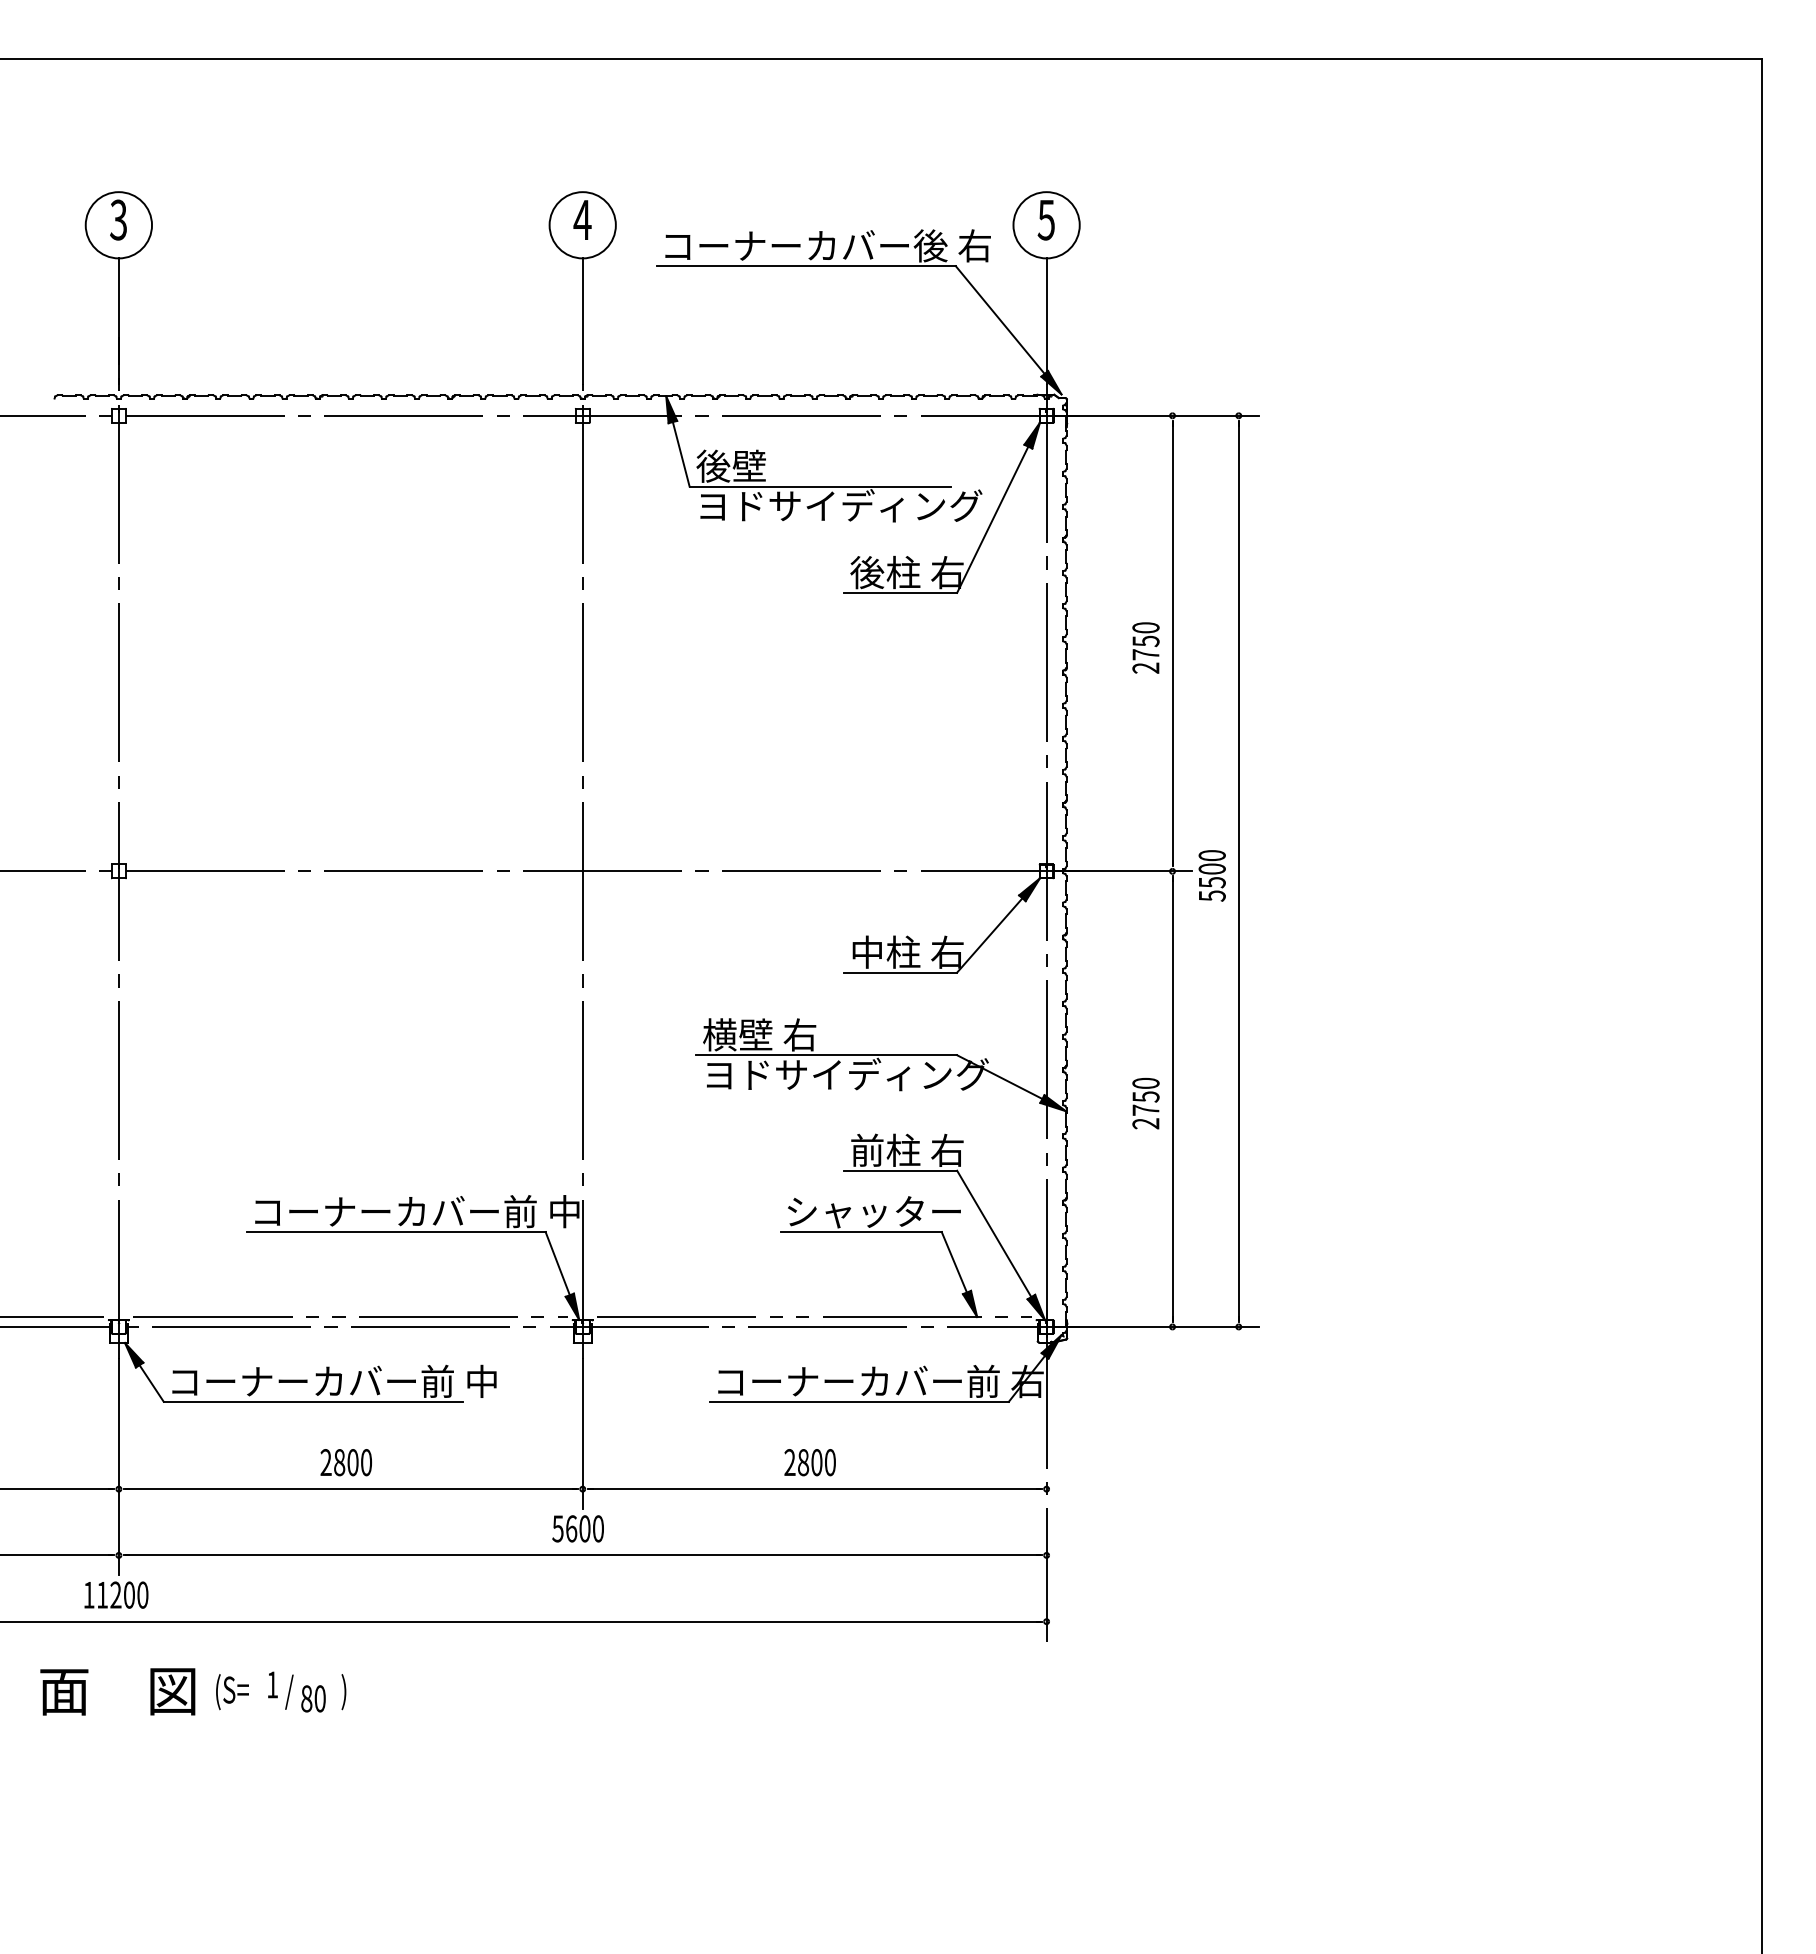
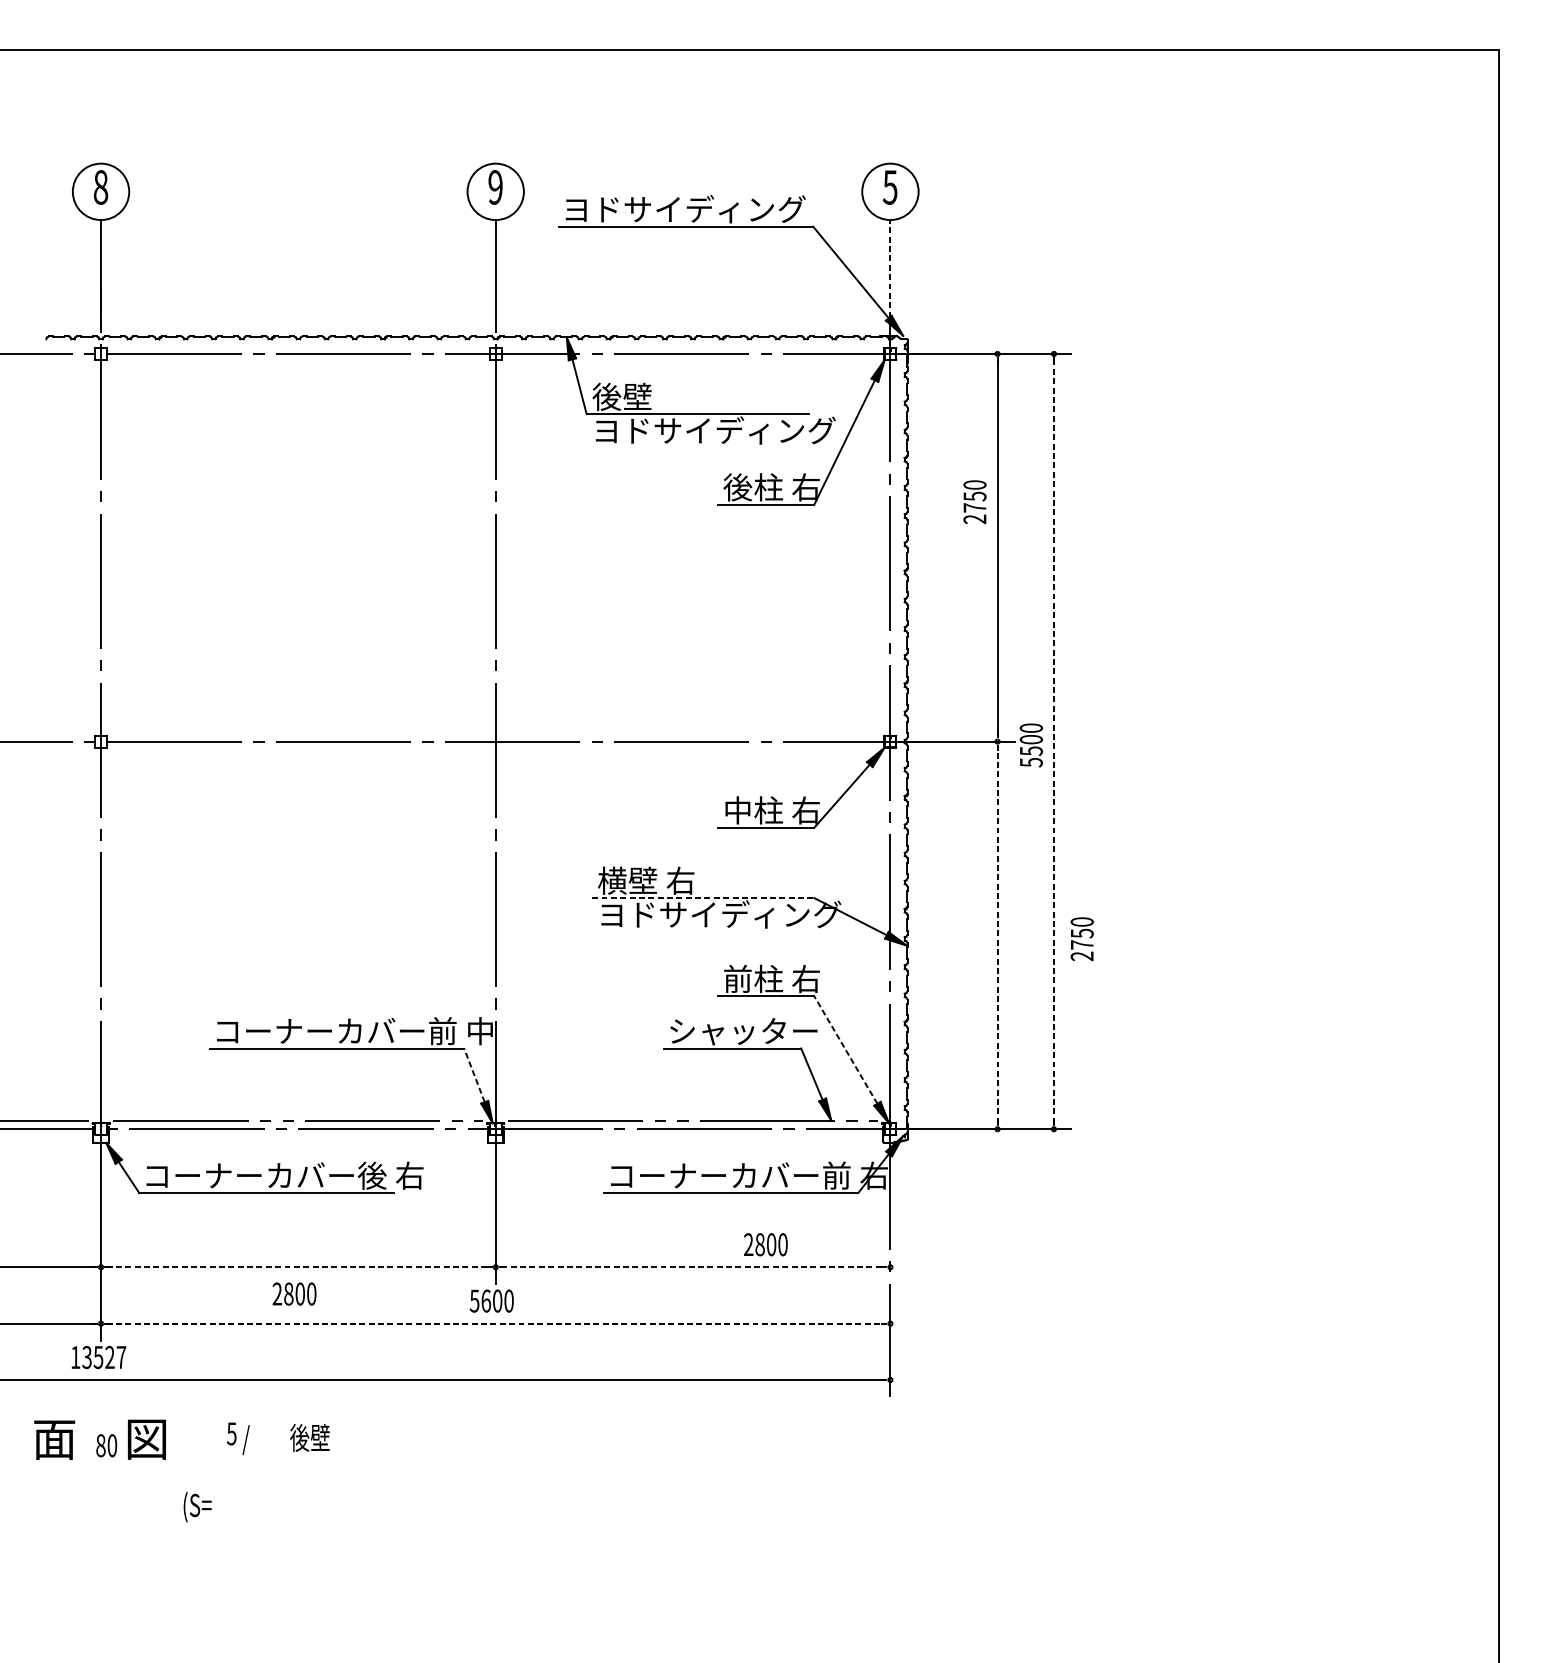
text: (118, 219) -> (100, 186), 3 -> 8
text: (582, 219) -> (495, 186), 4 -> 9
text: (827, 245) -> (704, 209), コーナーカバー後 右 -> ヨドサイディング
line: (1046, 321) -> (890, 273), solid -> dashed
text: (1145, 647) -> (974, 501), moved
line: (1238, 871) -> (1053, 741), solid -> dashed
line: (826, 1055) -> (703, 898), solid -> dashed
line: (1172, 1098) -> (997, 934), solid -> dashed
text: (1145, 1103) -> (1081, 939), moved
line: (994, 1233) -> (846, 1049), solid -> dashed
line: (557, 1263) -> (474, 1075), solid -> dashed
text: (458, 1381) -> (390, 1175), コーナーカバー前 中 -> コーナーカバー後 右
text: (345, 1462) -> (293, 1293), moved
text: (809, 1462) -> (765, 1244), moved
line: (351, 1489) -> (298, 1267), solid -> dashed
line: (815, 1489) -> (693, 1267), solid -> dashed
line: (583, 1555) -> (496, 1323), solid -> dashed
text: (122, 1594) -> (104, 1356), 11200 -> 13527
text: (272, 1684) -> (231, 1433), 1 -> 5
text: (364, 1691) -> (310, 1439), ) -> 後壁
text: (232, 1692) -> (197, 1507), moved
text: (313, 1698) -> (106, 1445), moved

